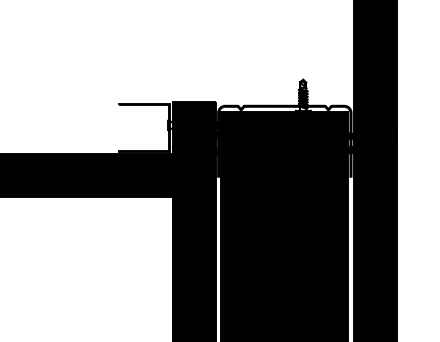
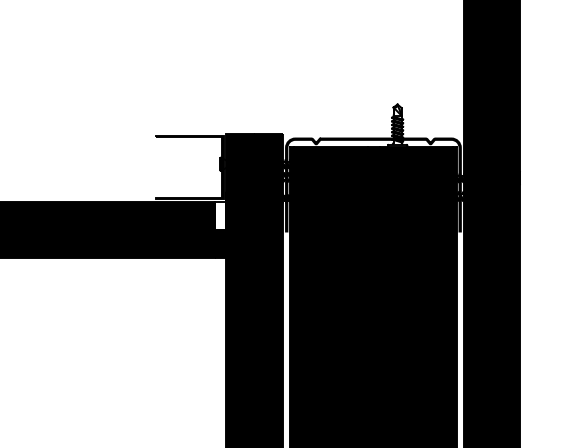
fill: (168, 164) -> (220, 215), removed

